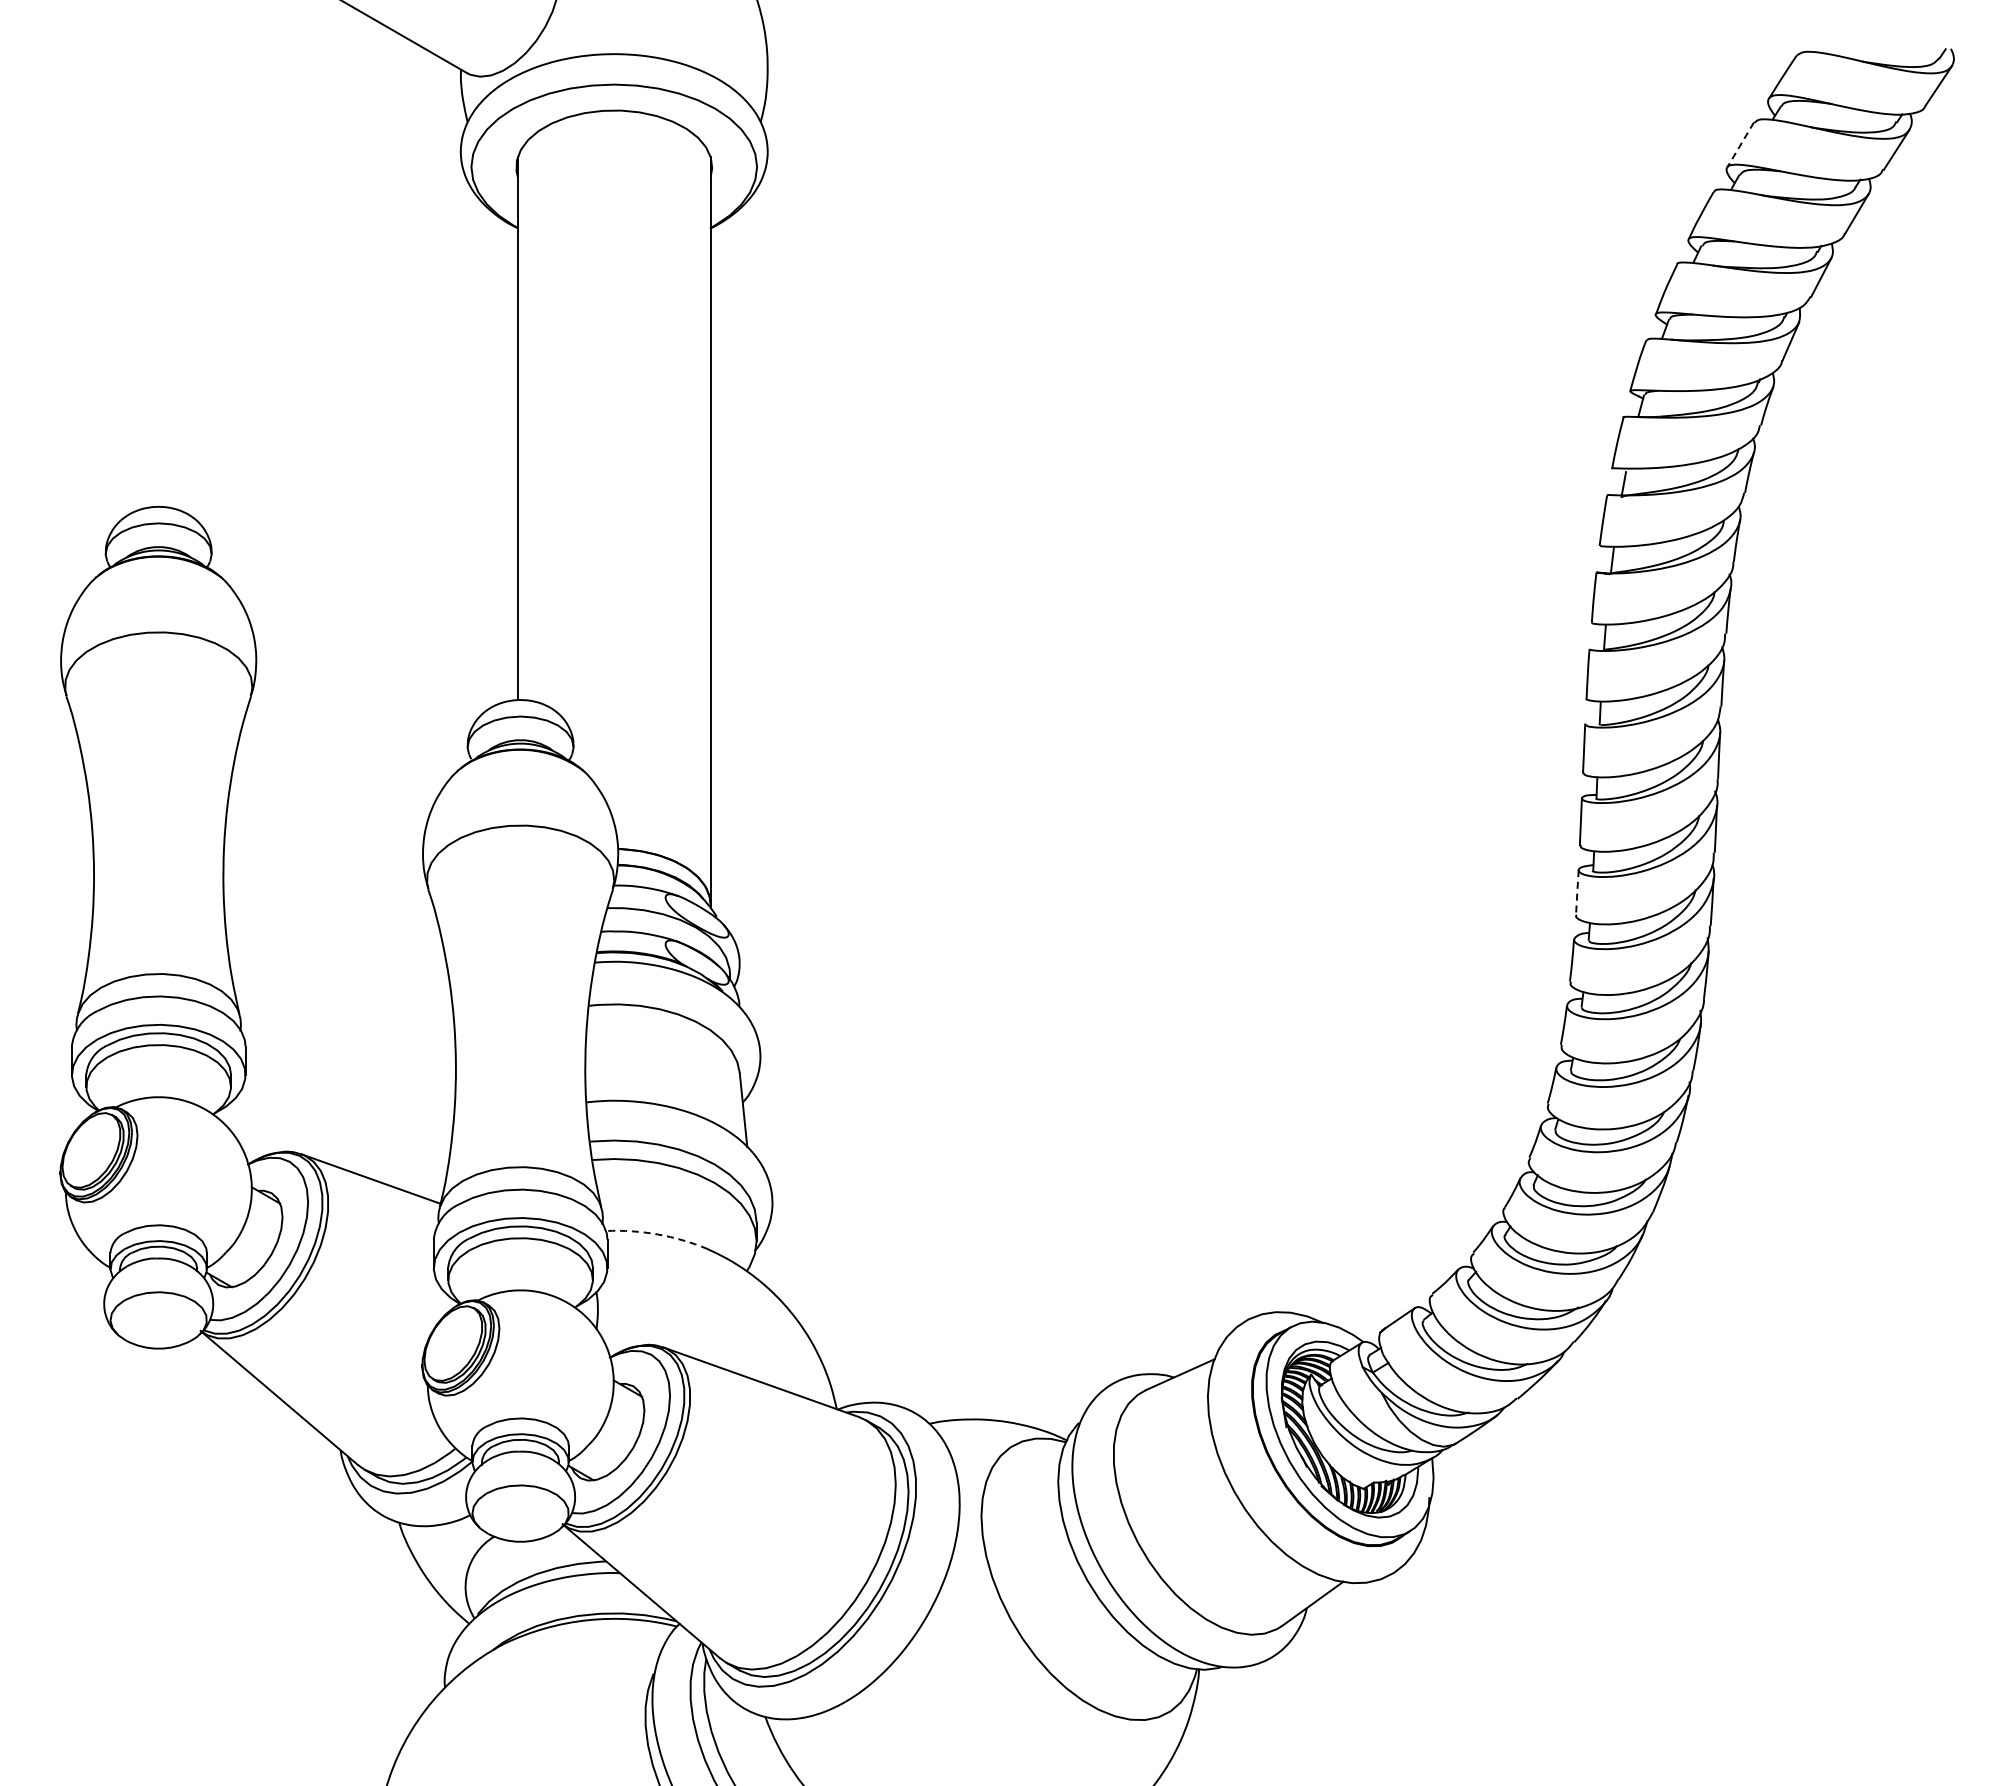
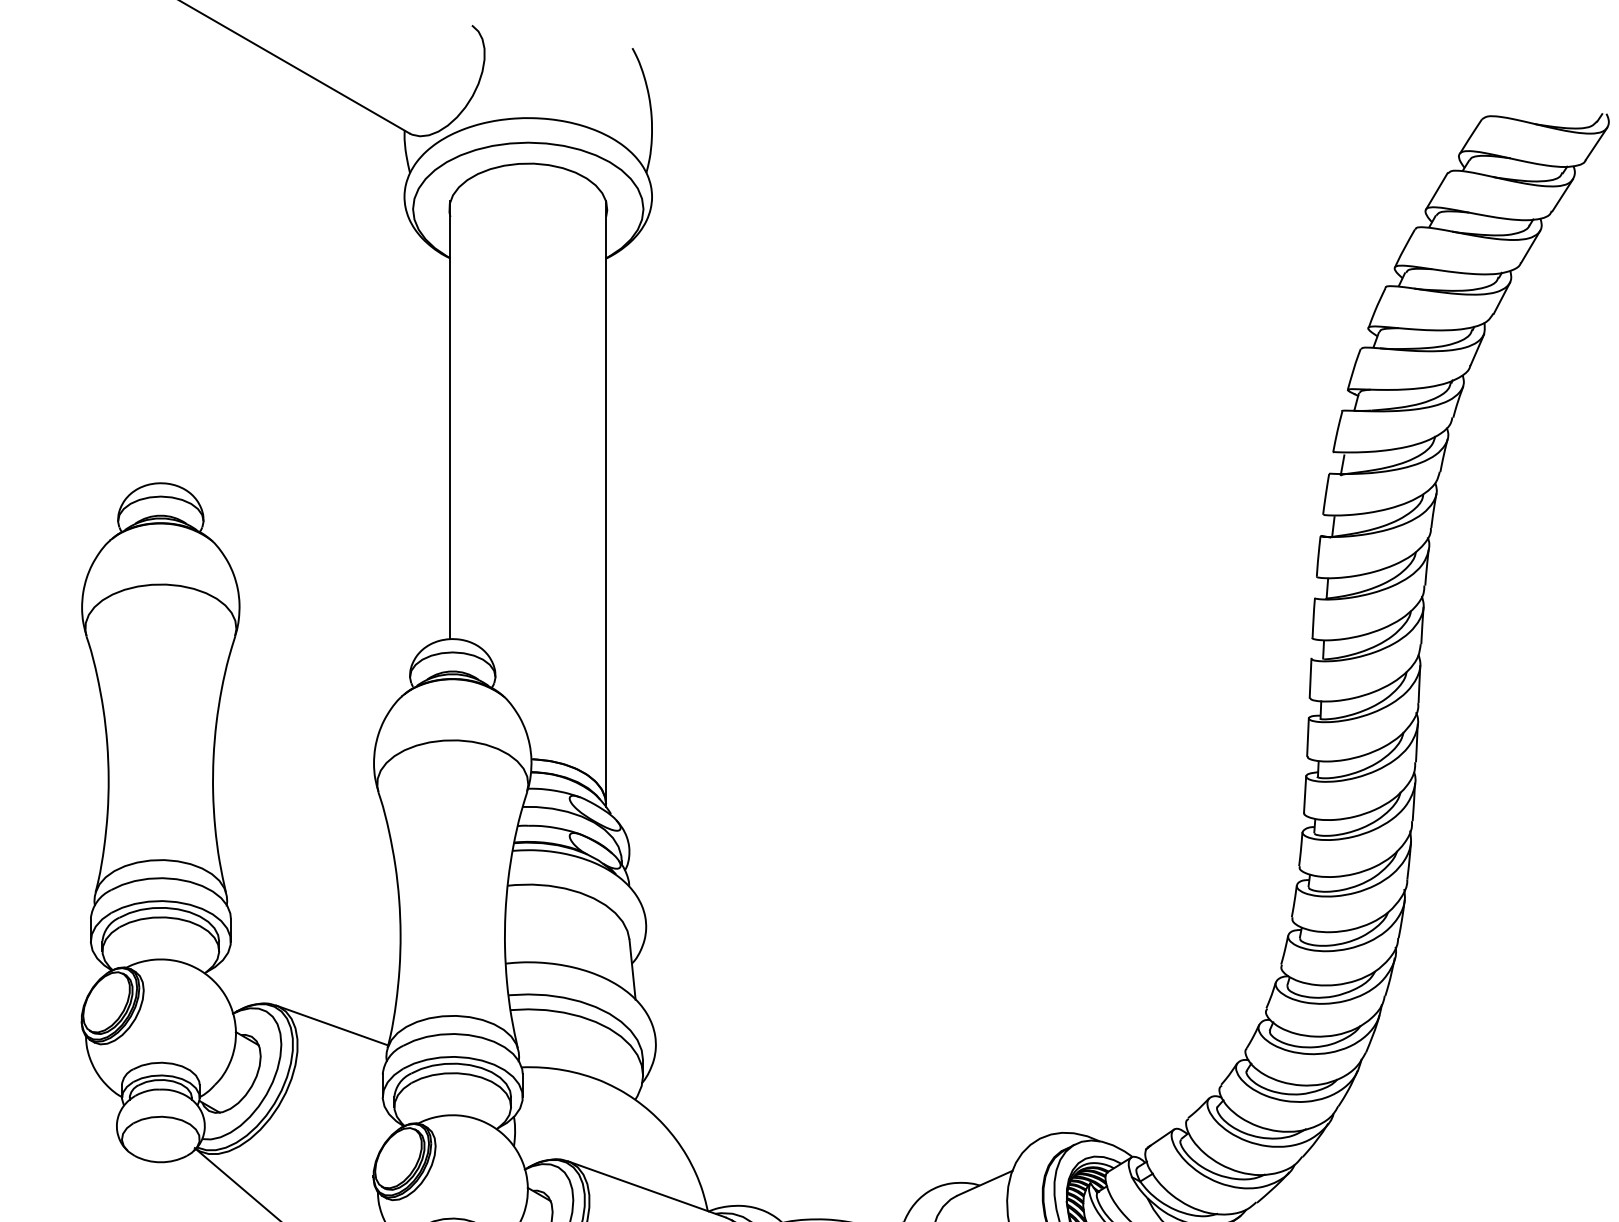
line: (1740, 145) -> (1436, 191), dashed -> solid
line: (1577, 892) -> (1305, 794), dashed -> solid
arc: (657, 1234) -> (563, 1070), dashed -> solid

